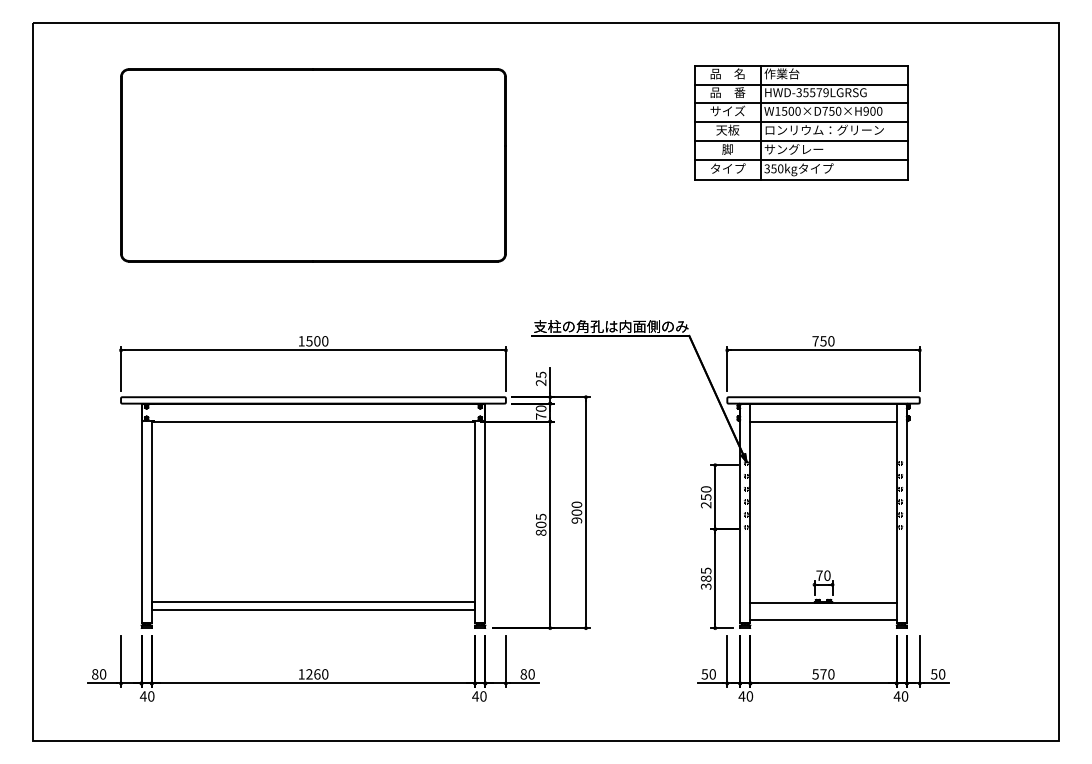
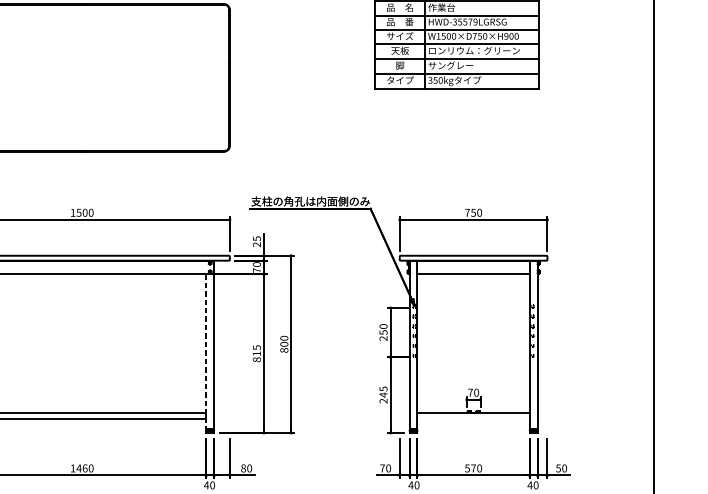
text: (576, 520) -> (284, 350), 900 -> 800
line: (475, 522) -> (206, 351), solid -> dashed
text: (540, 524) -> (256, 353), 805 -> 815
text: (705, 582) -> (383, 397), 385 -> 245
line: (823, 620) -> (473, 427), removed
text: (309, 674) -> (79, 468), 1260 -> 1460
text: (704, 674) -> (382, 468), 50 -> 70

